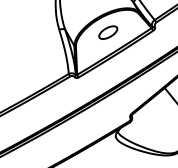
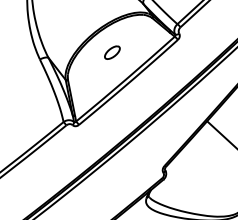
part: (108, 32) -> (112, 52), size x0.6

